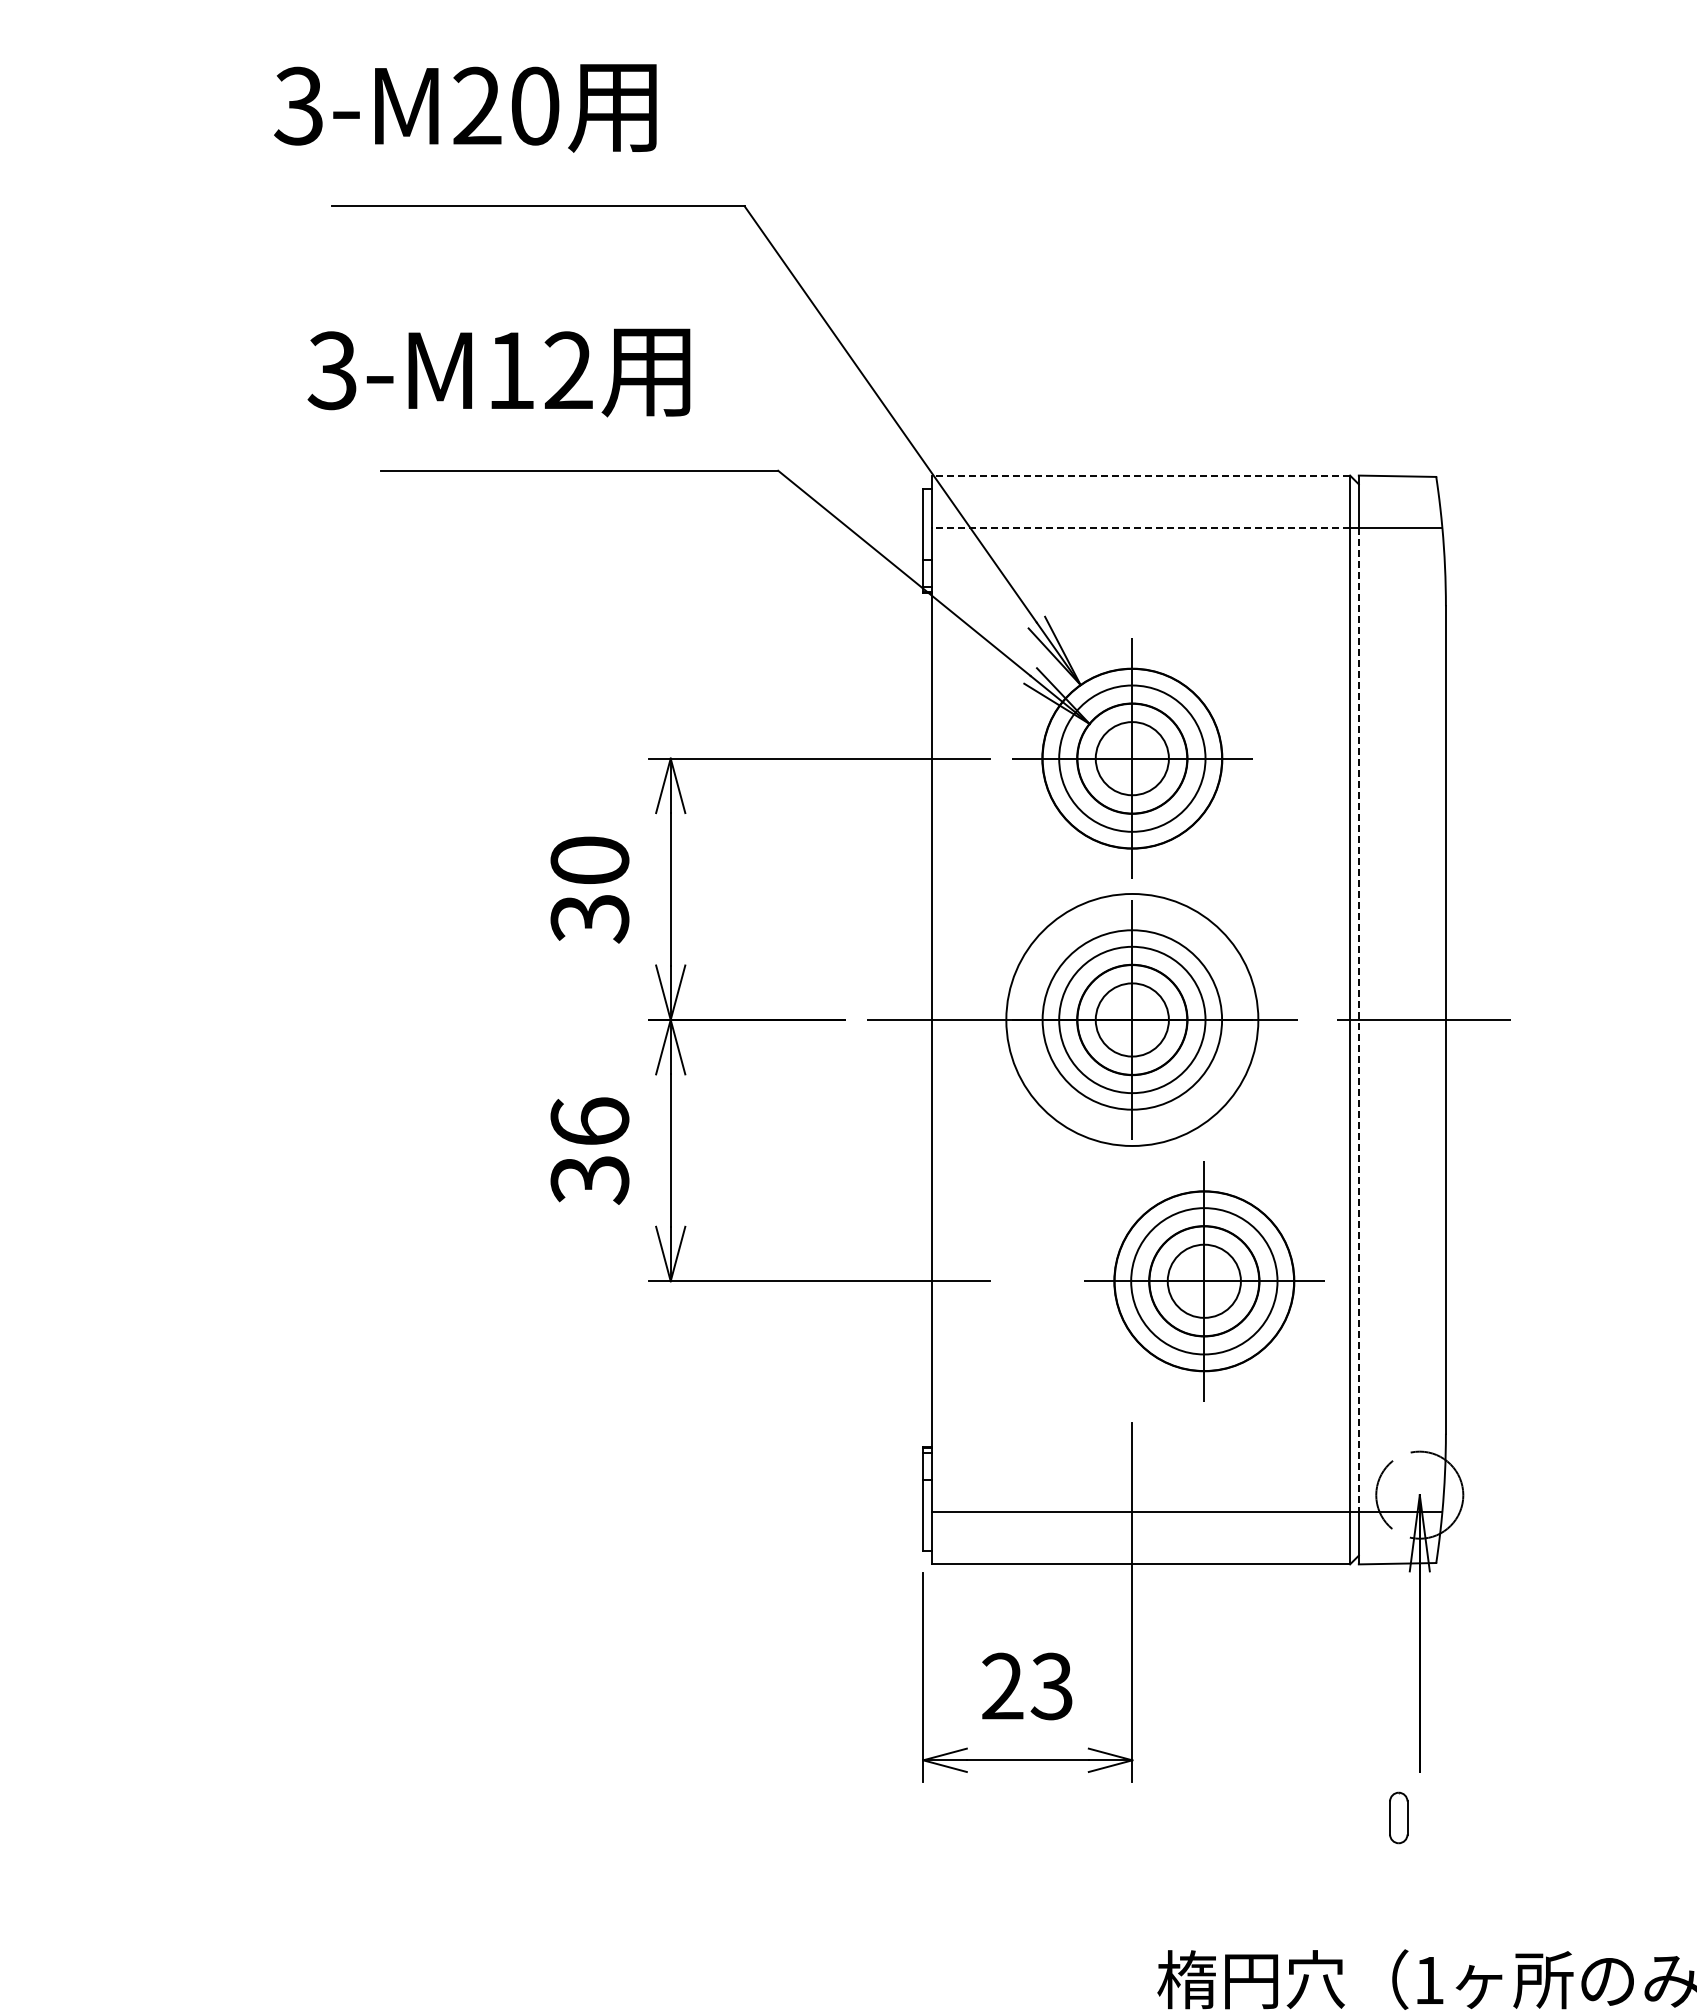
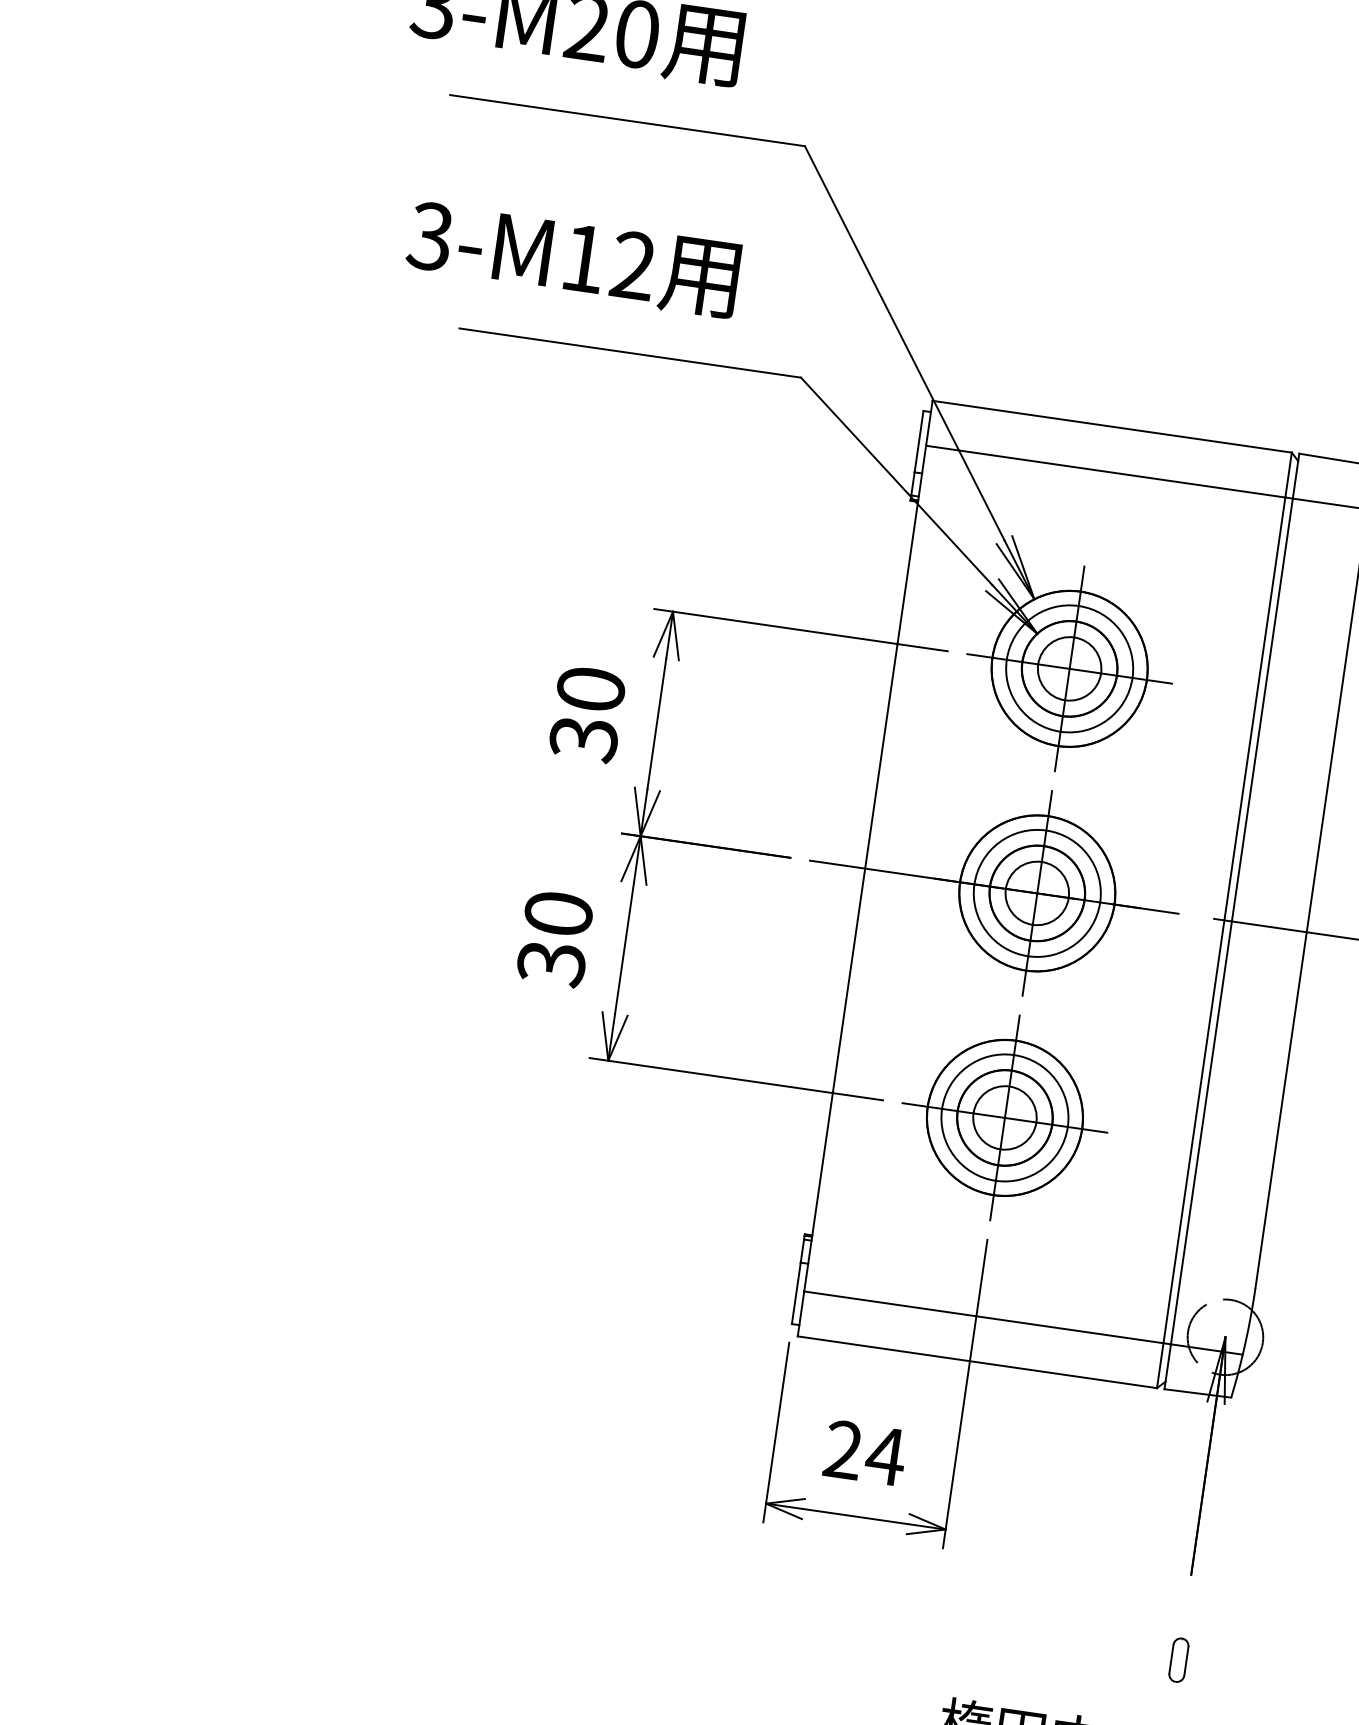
line: (1140, 475) -> (1111, 426), dashed -> solid
line: (1140, 527) -> (1105, 471), dashed -> solid
circle: (1132, 1019) -> (1037, 893), size x0.71
line: (1358, 1020) -> (1231, 921), dashed -> solid
text: (589, 1121) -> (558, 913), 36 -> 30
part: (1204, 1281) -> (1005, 1118), moved
text: (1051, 1686) -> (885, 1456), 23 -> 24
part: (1398, 1817) -> (1178, 1659), moved

